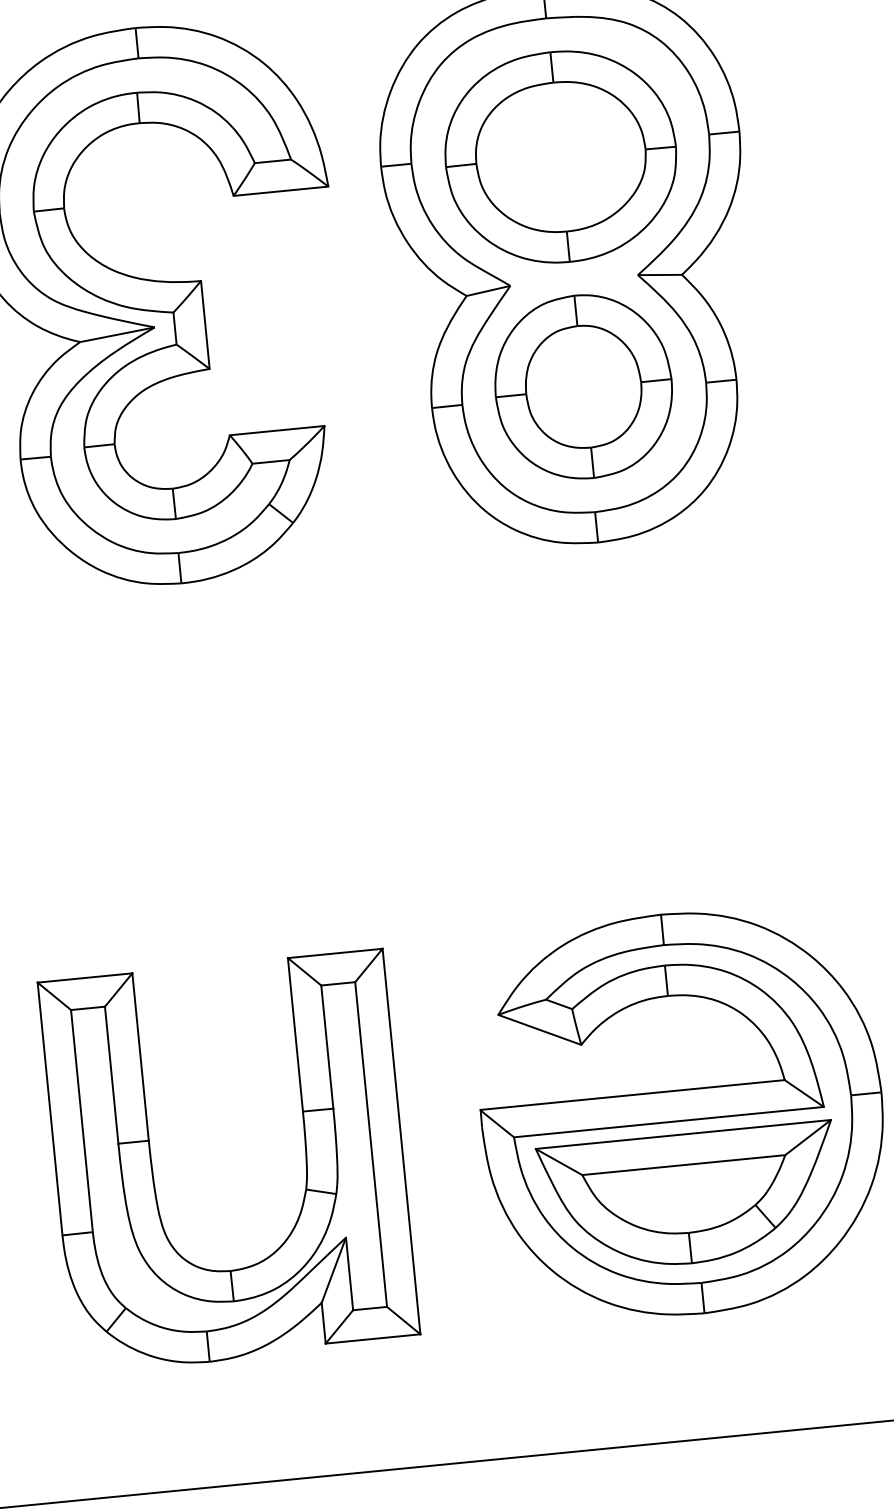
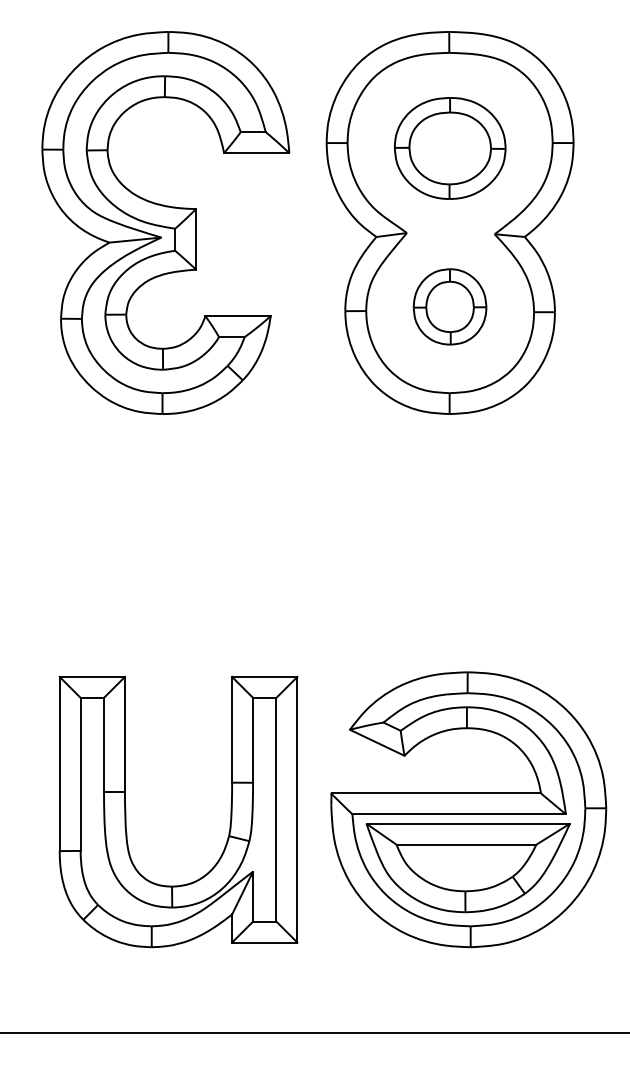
part: (561, 157) -> (450, 148), size x0.7
part: (582, 386) -> (449, 306), size x0.6
part: (153, 1168) -> (126, 811), moved

